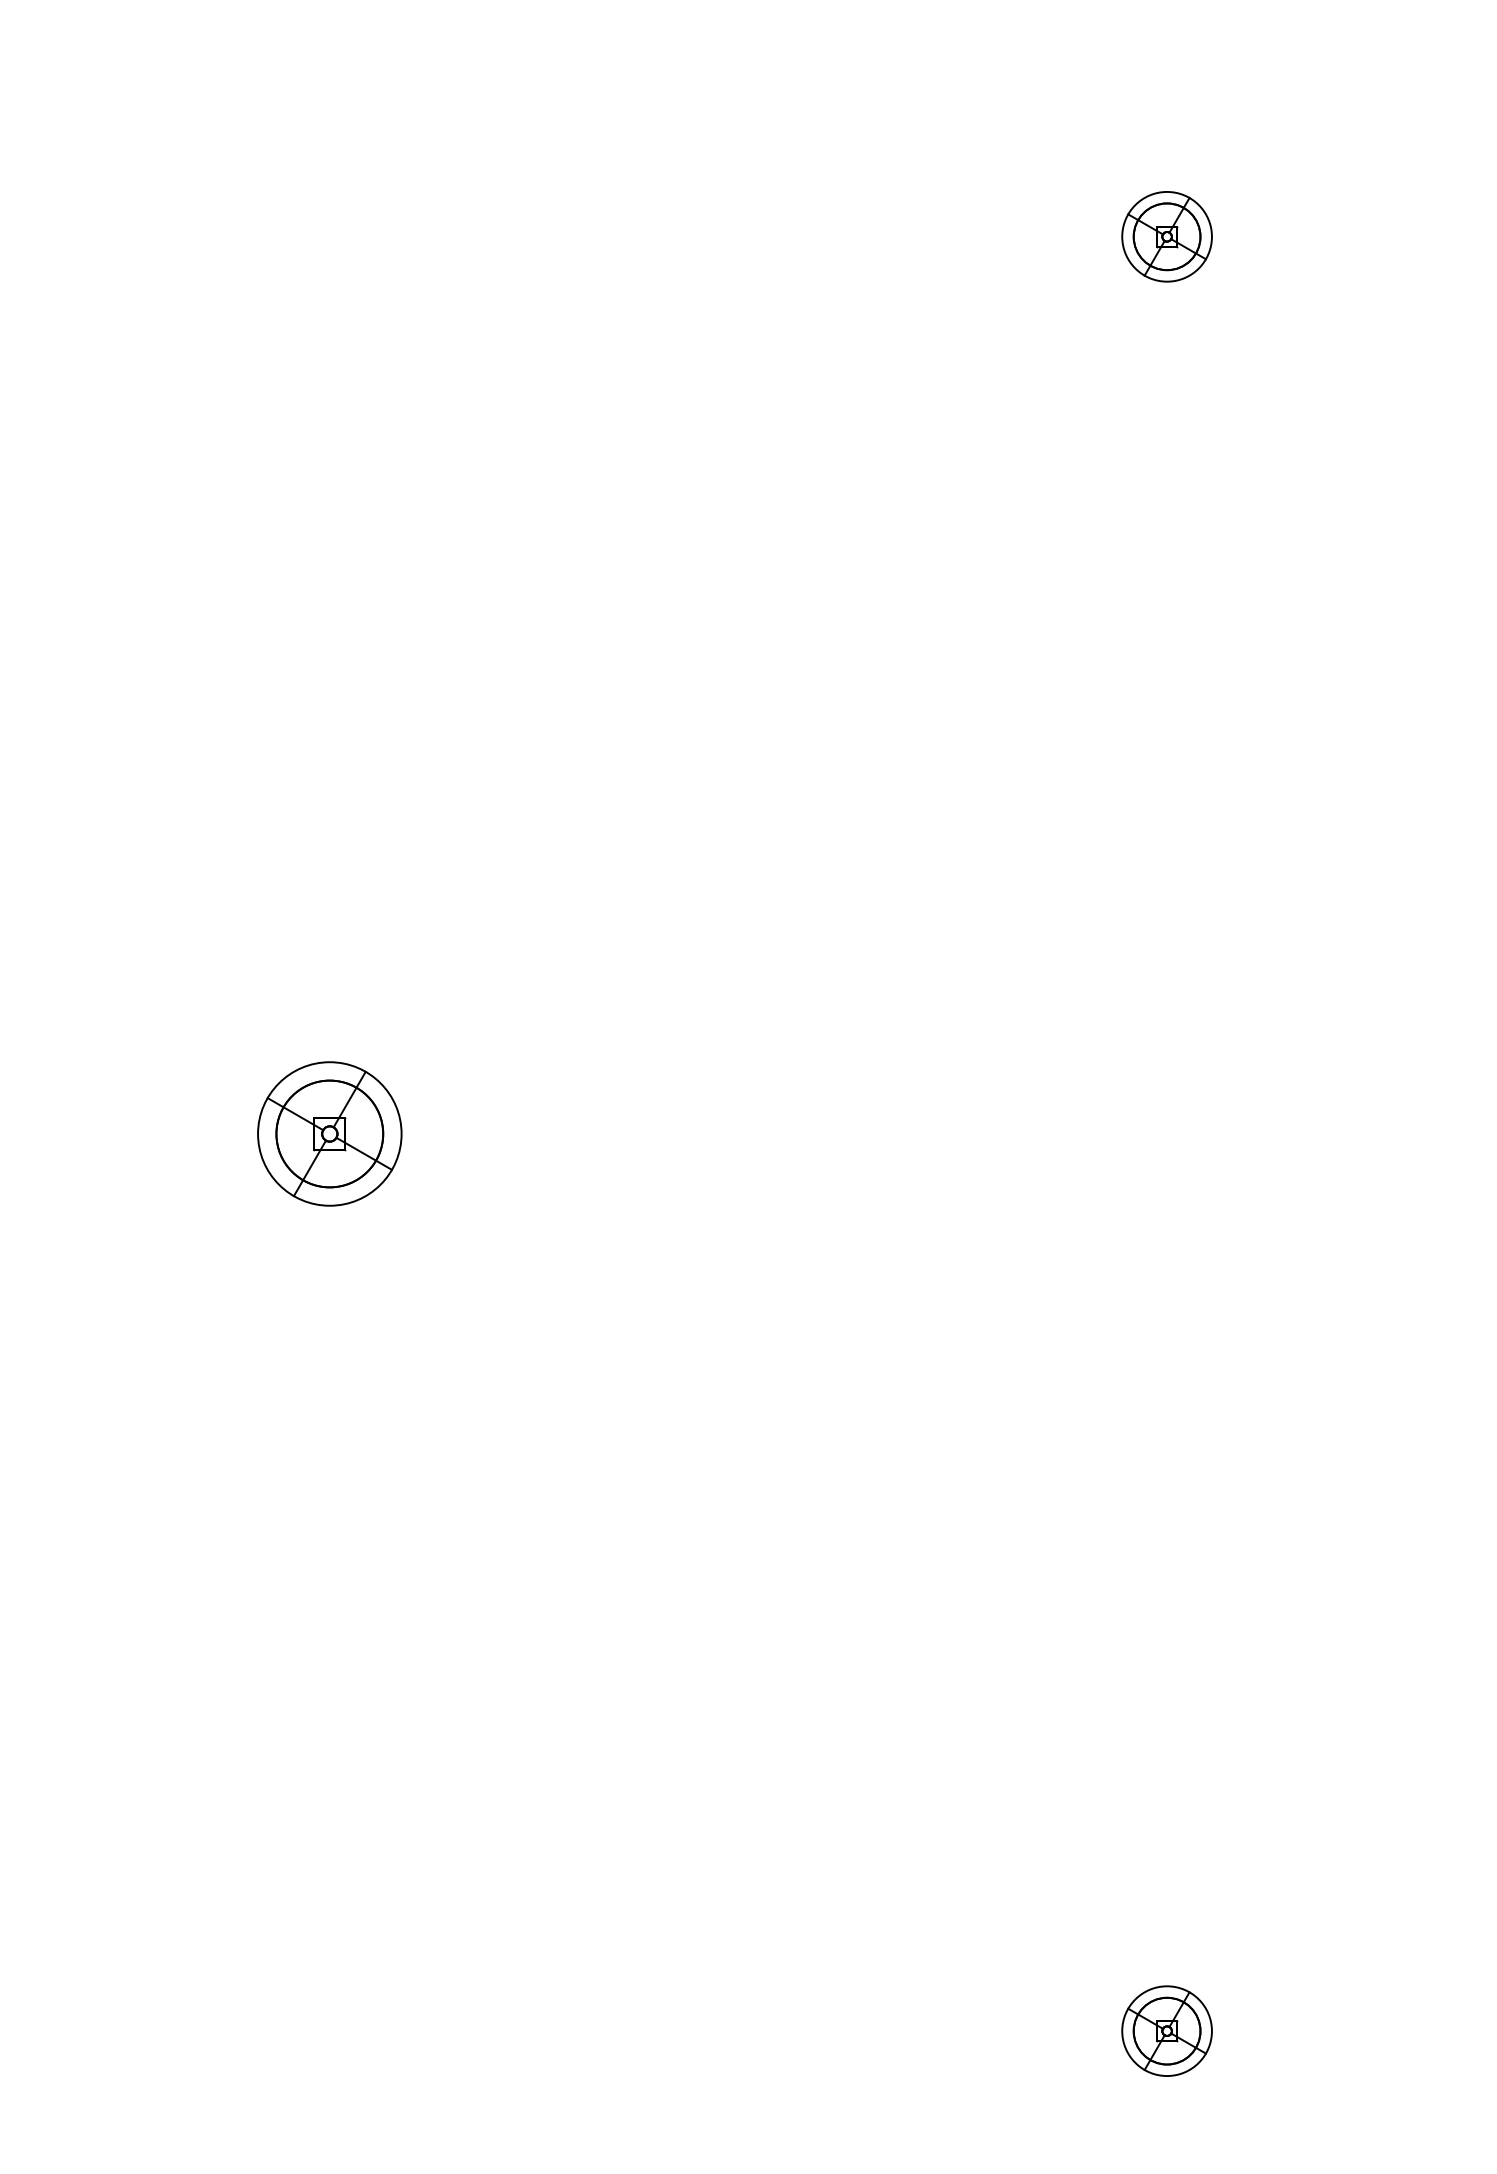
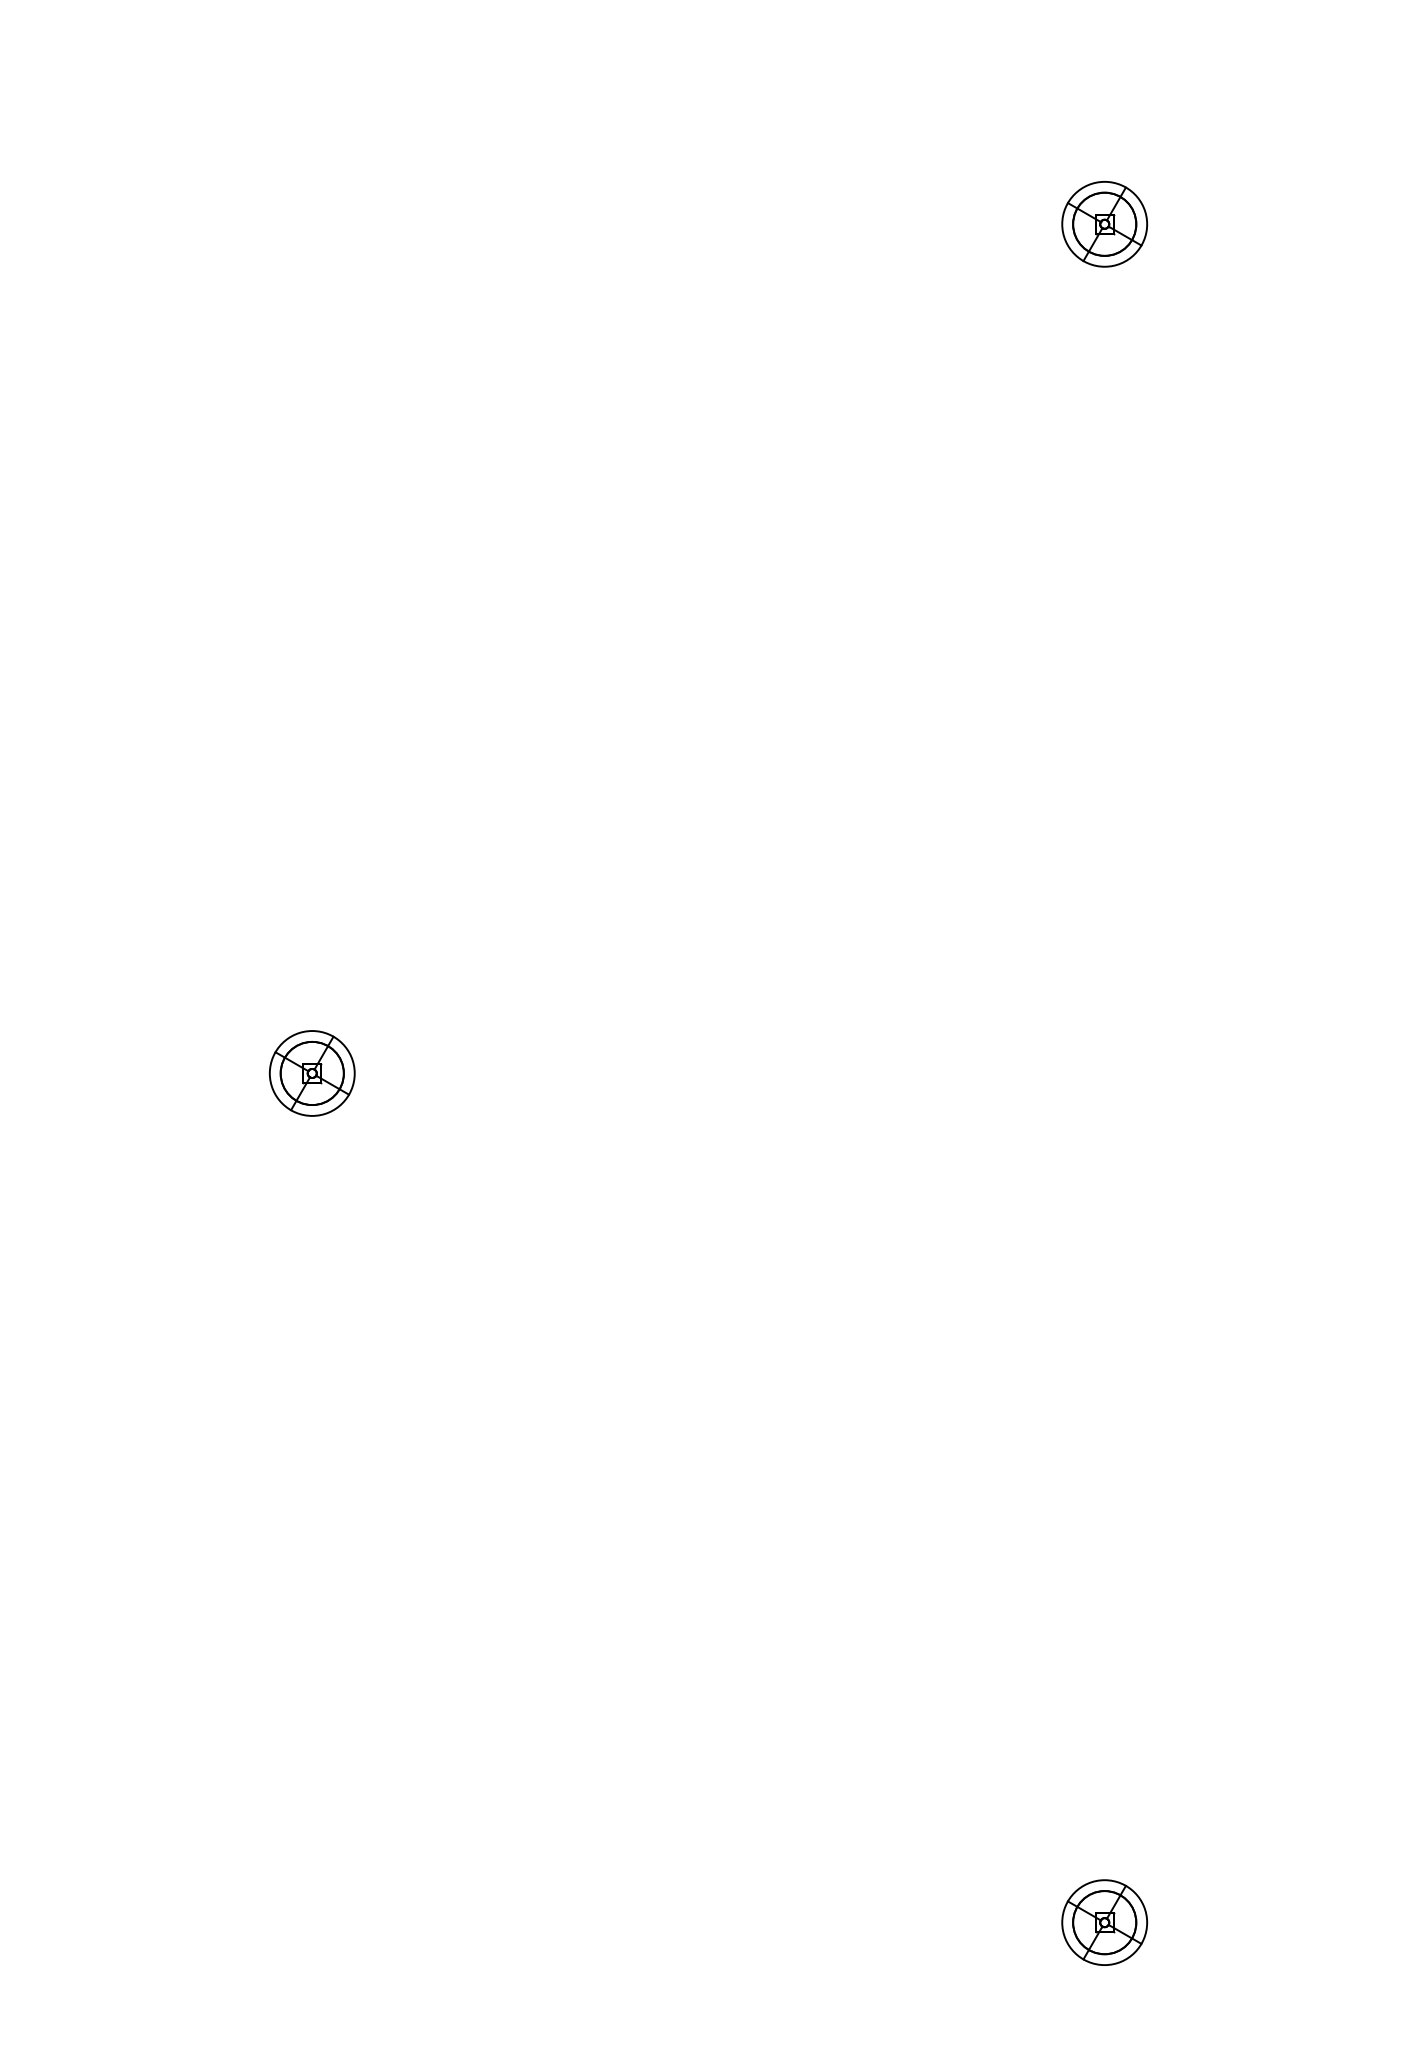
part: (329, 1133) -> (311, 1073), size x0.62

